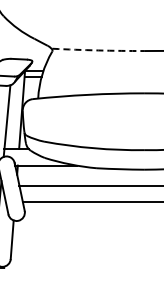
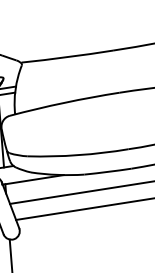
arc: (98, 50) -> (67, 57), dashed -> solid

